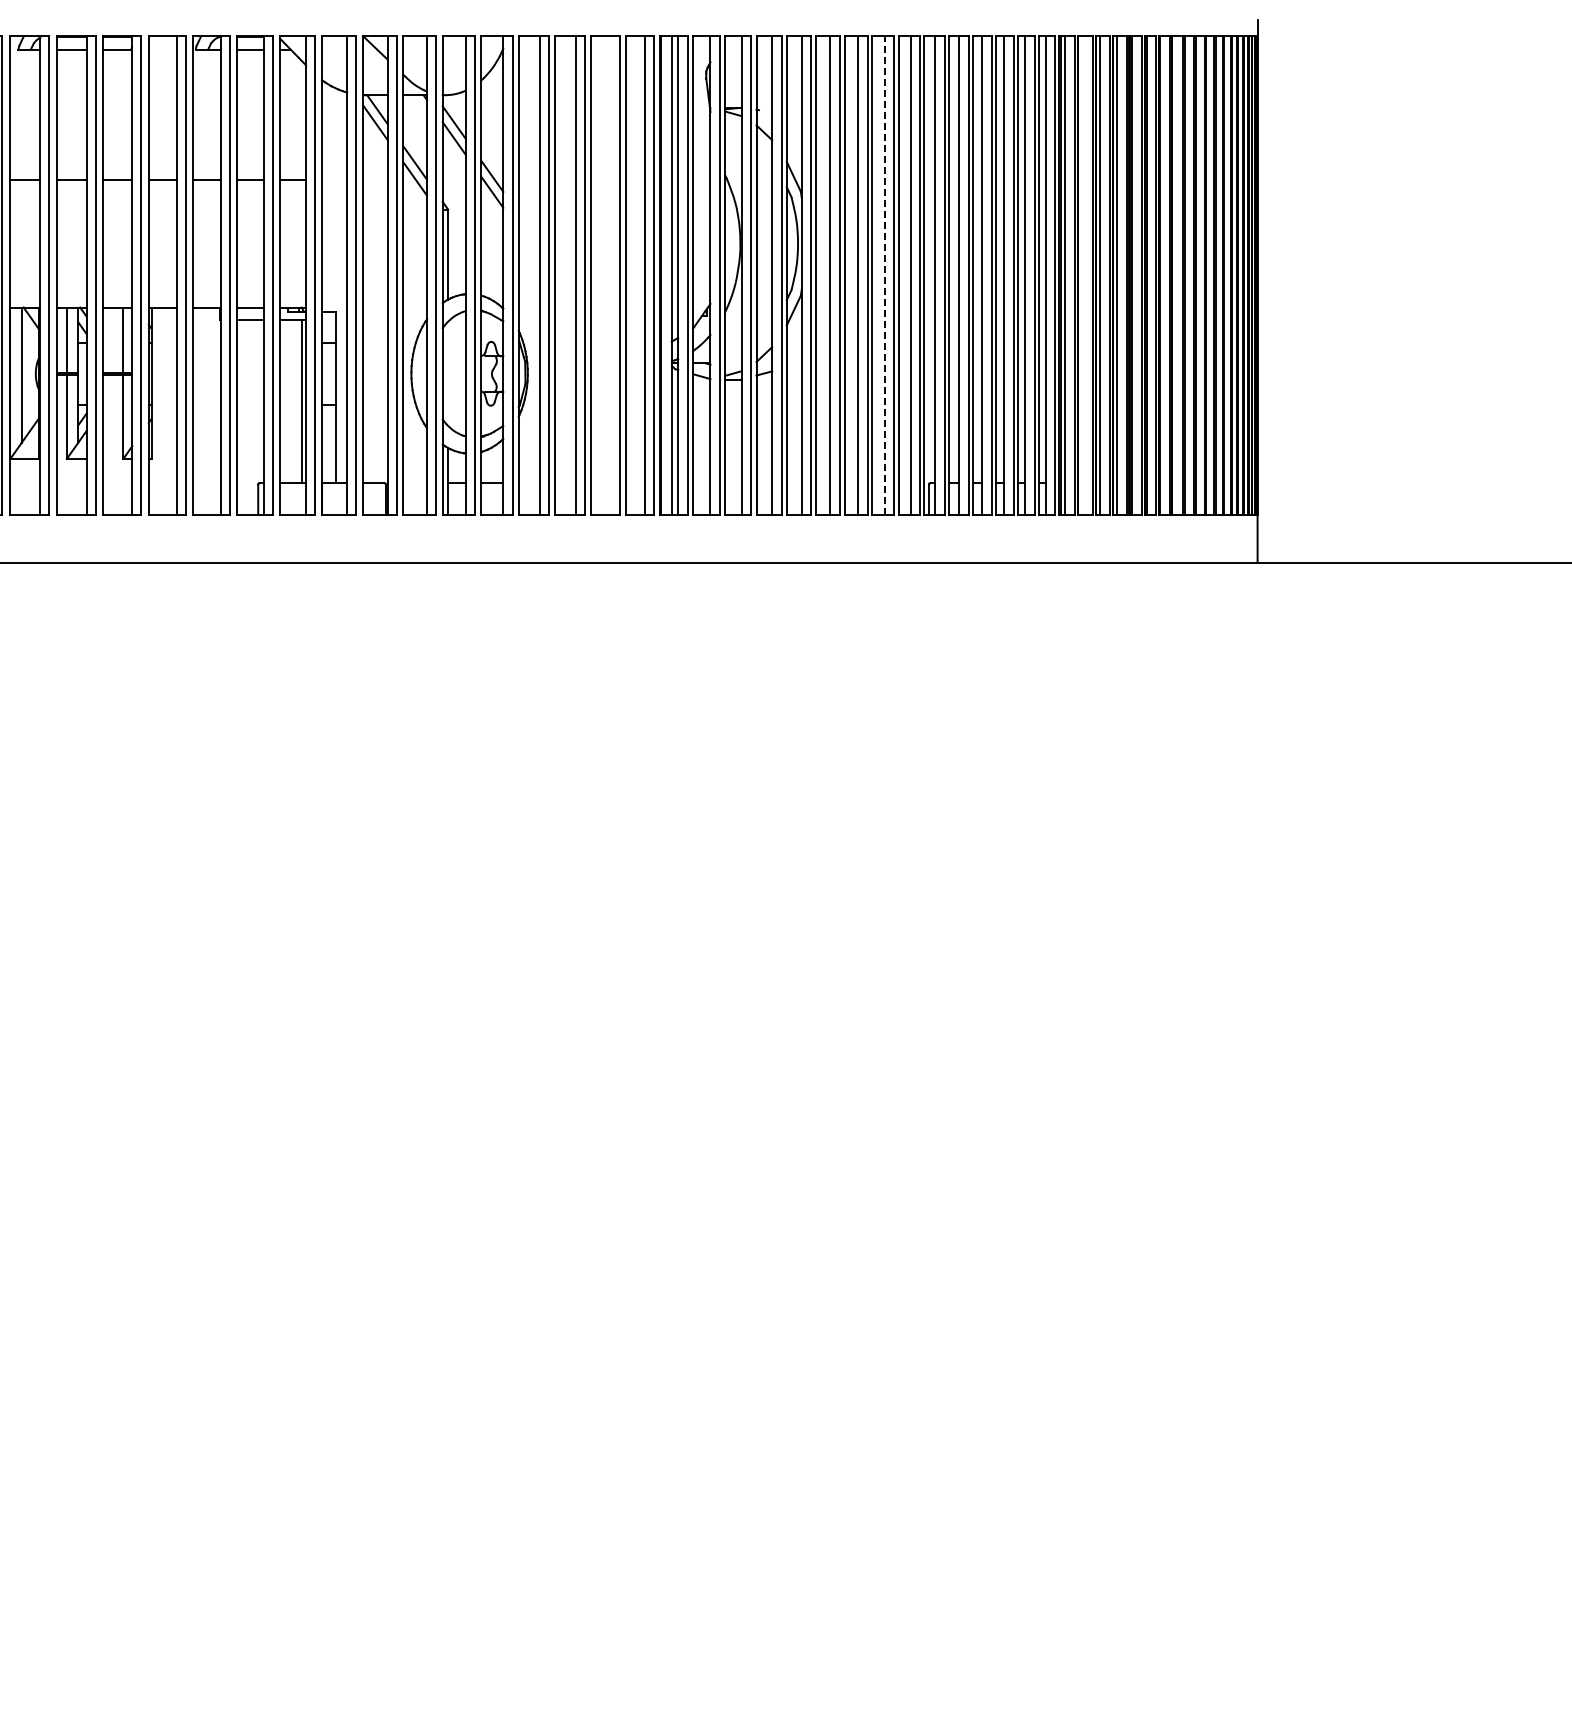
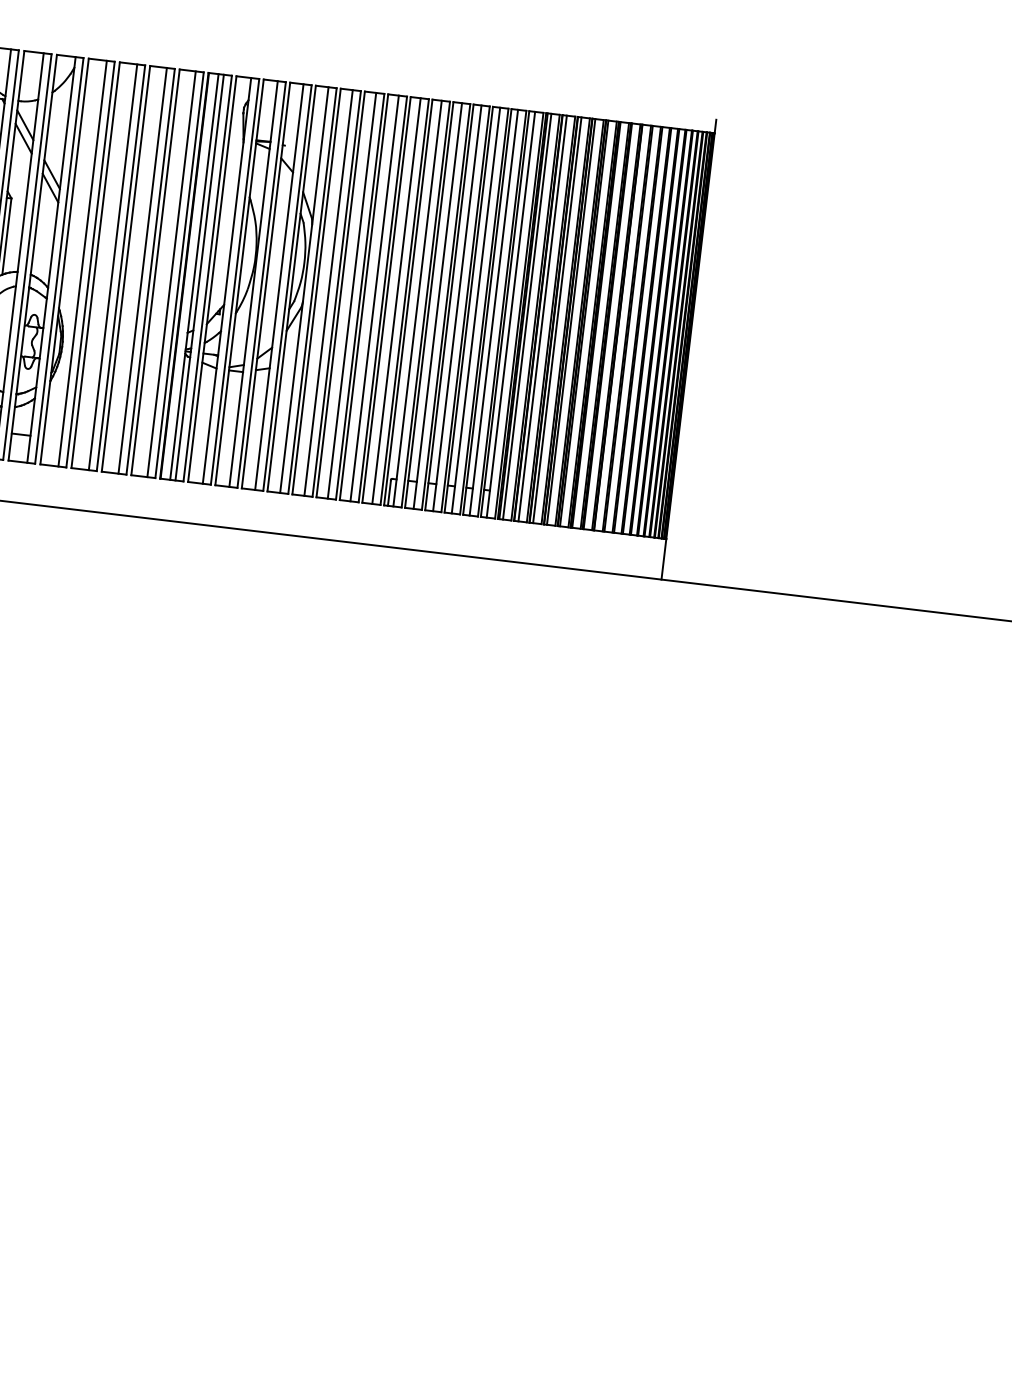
line: (610, 275) -> (142, 270), added
line: (884, 275) -> (374, 298), dashed -> solid
line: (1083, 275) -> (543, 318), added

